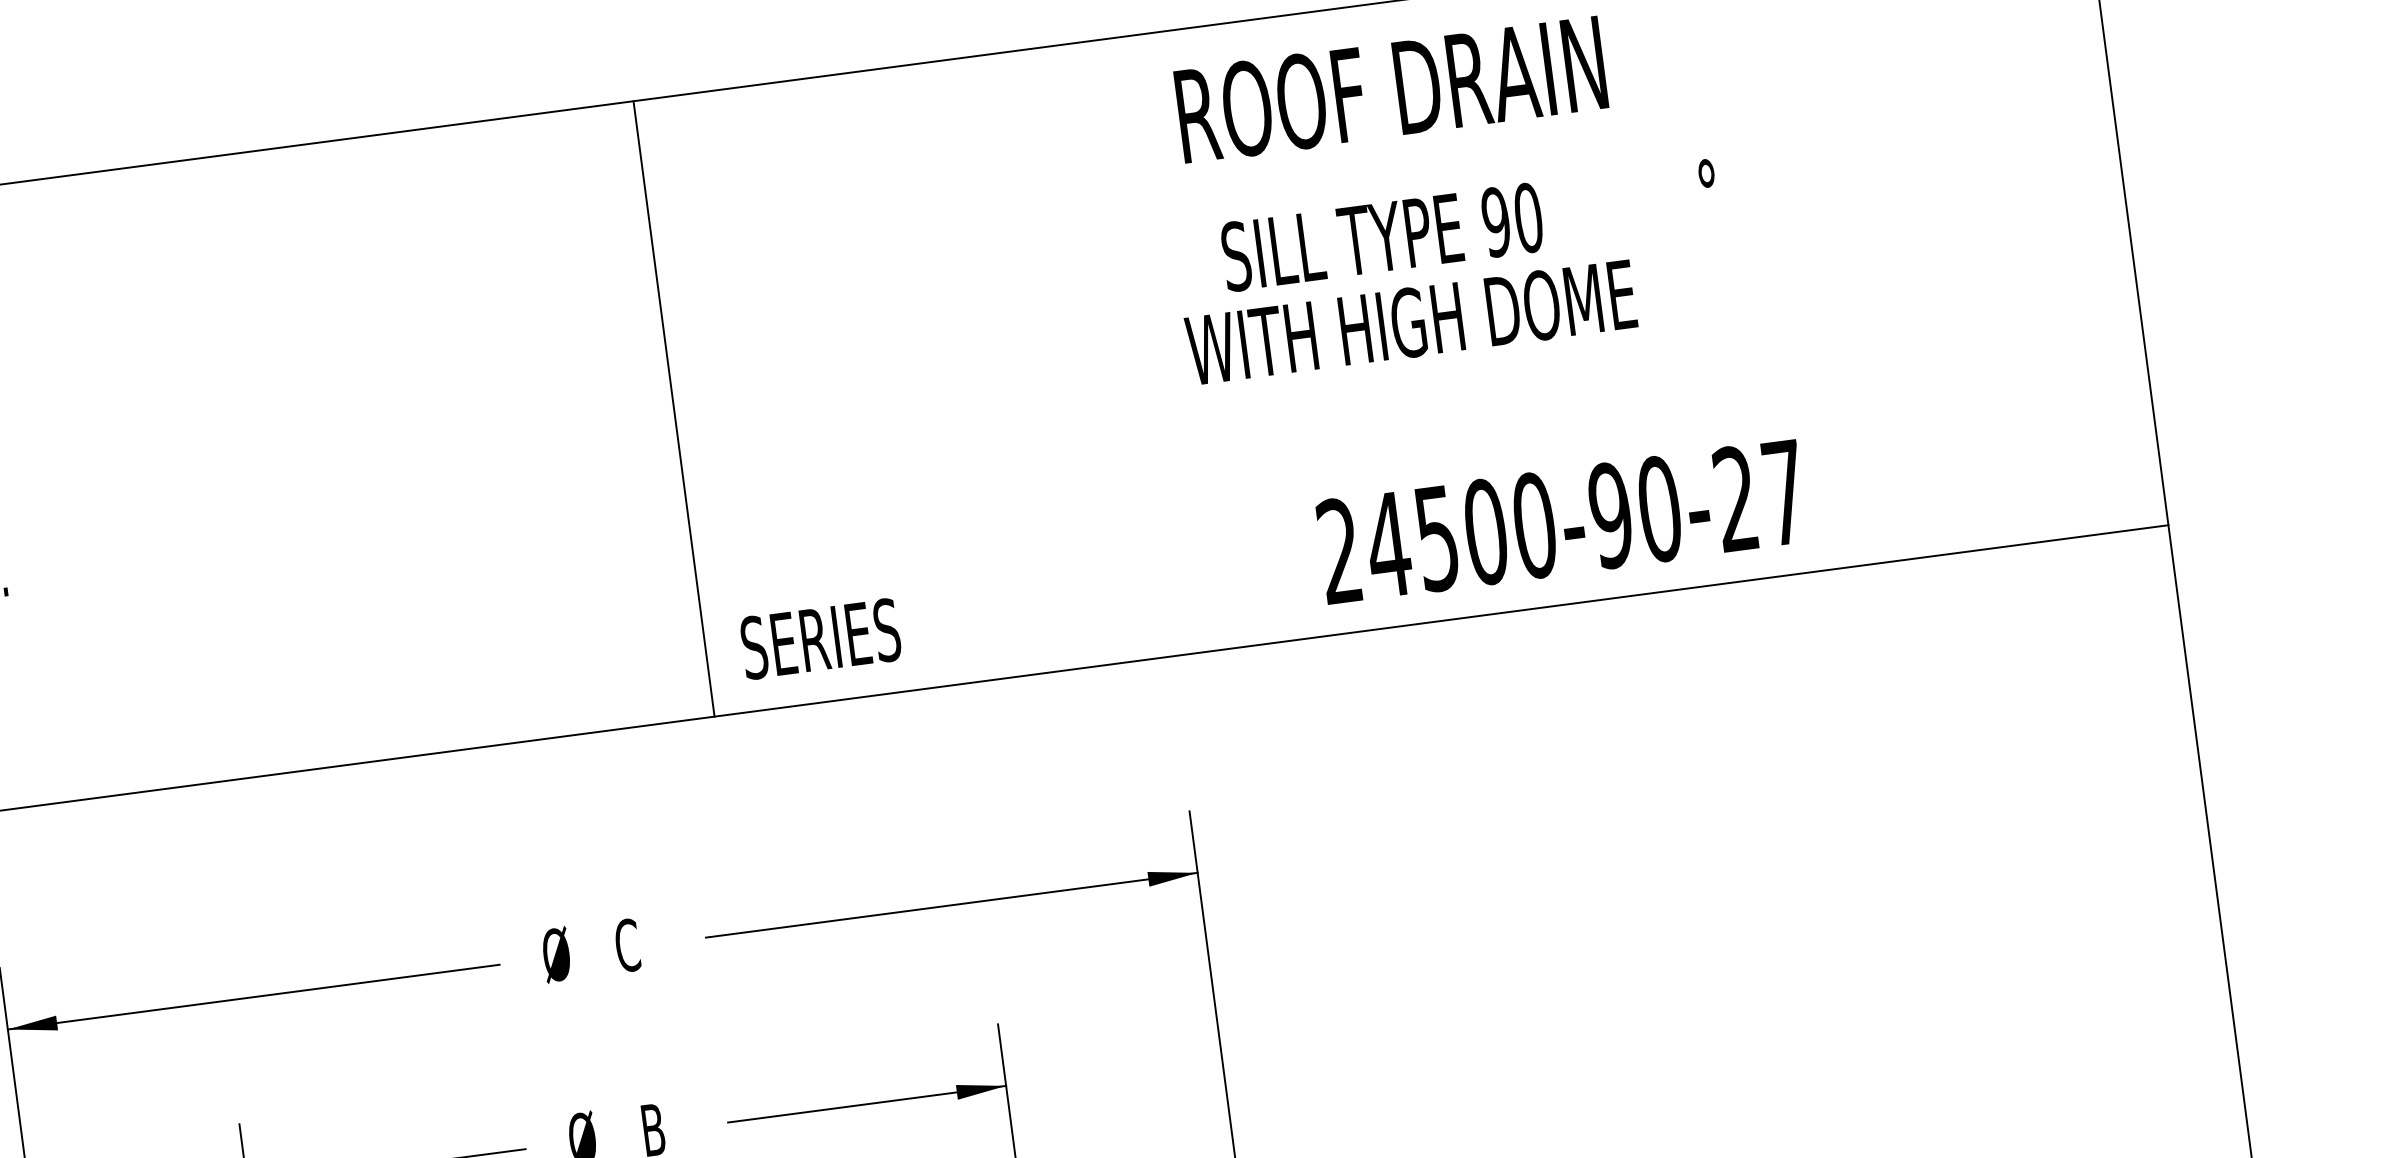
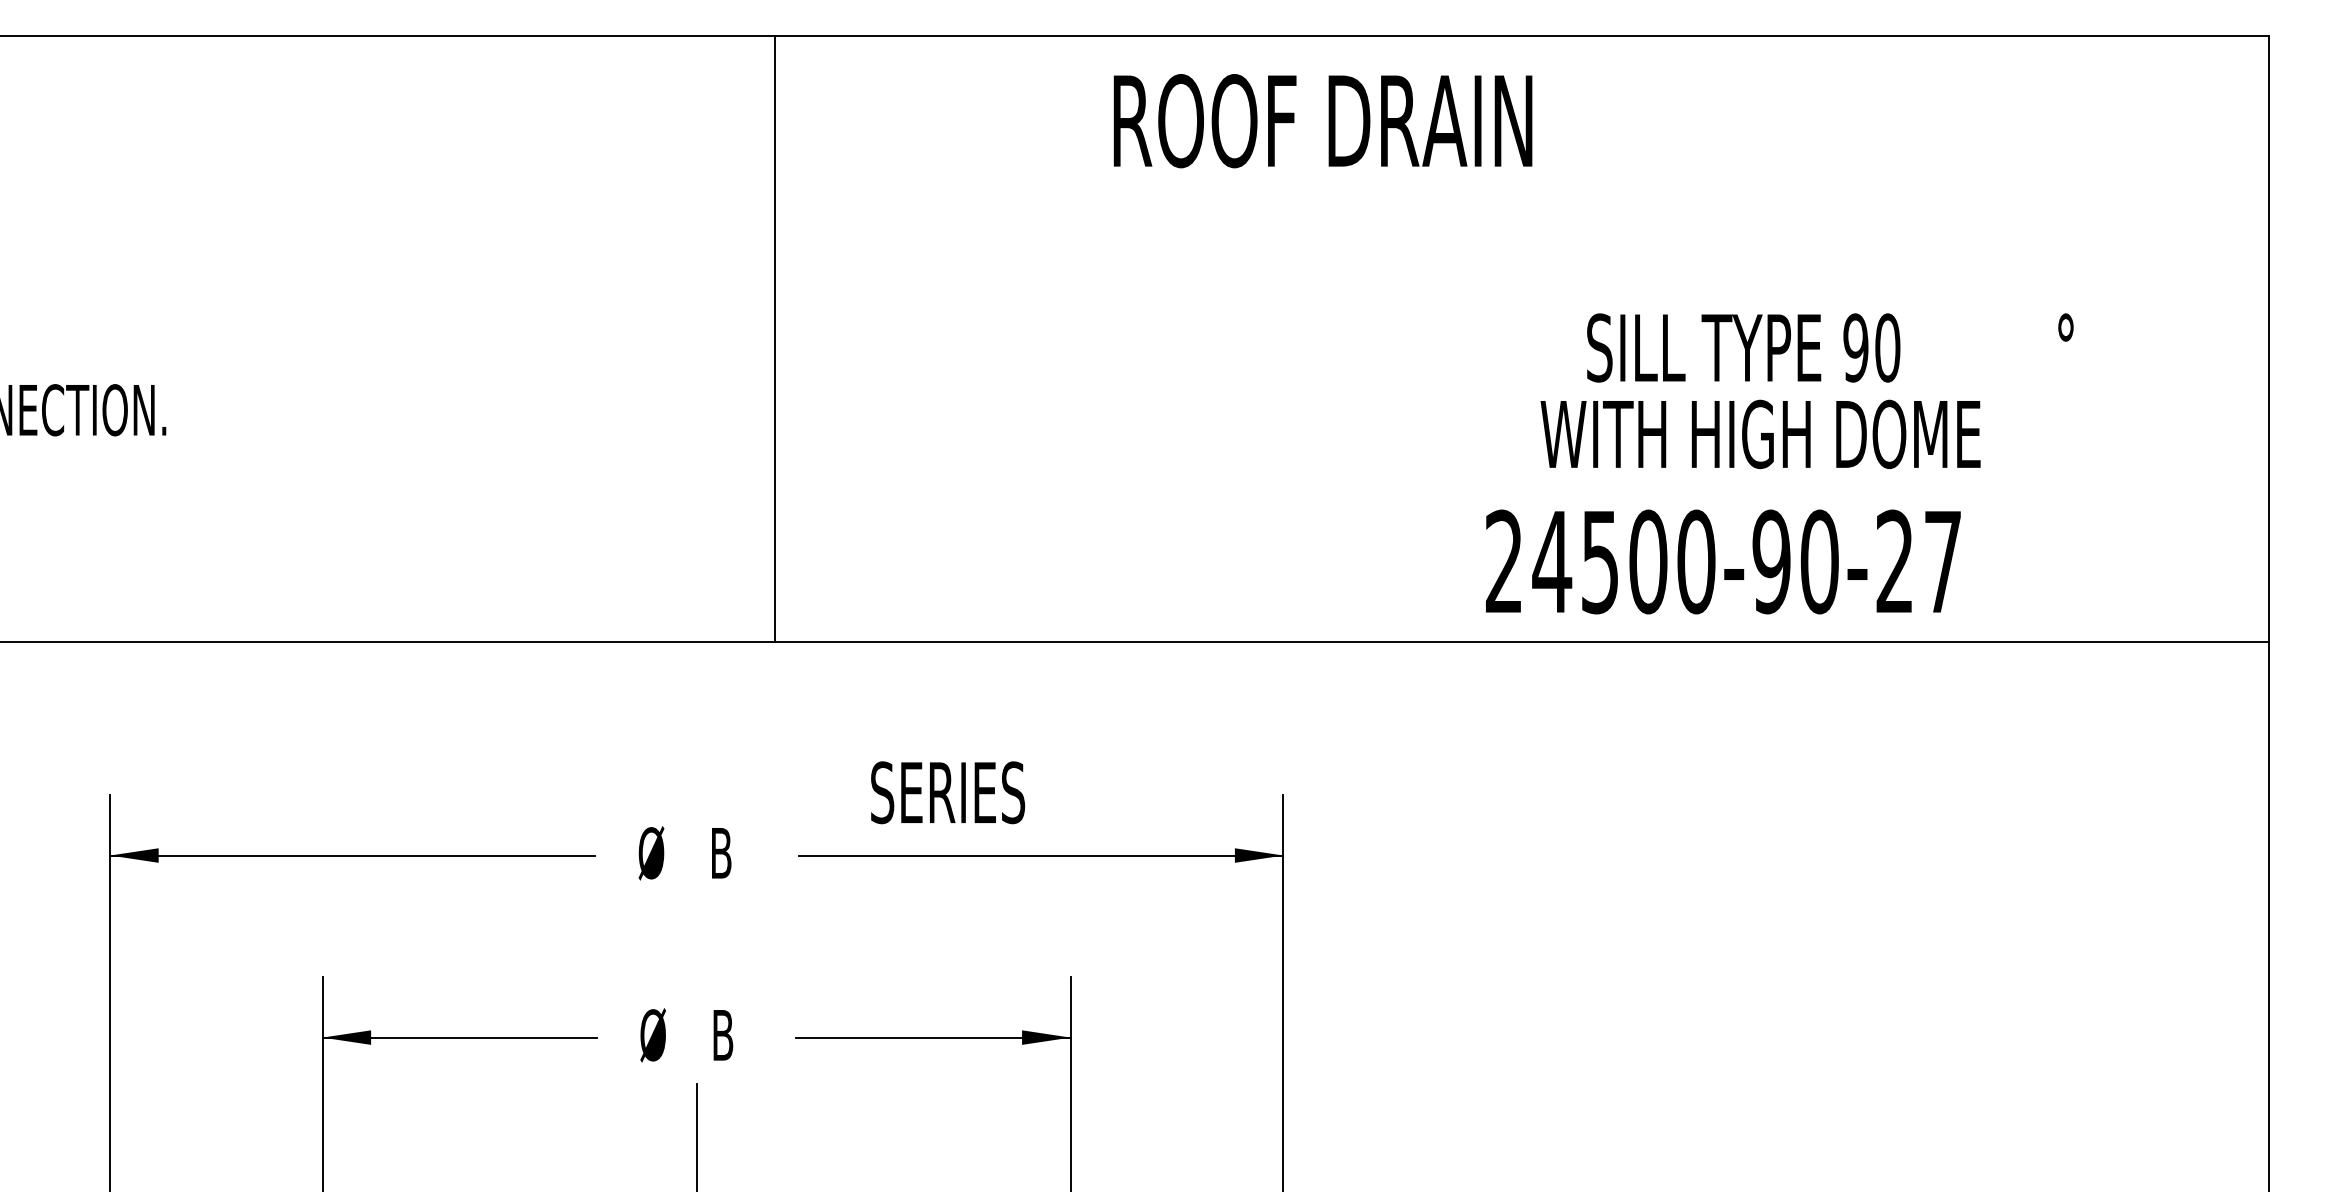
text: (1390, 90) -> (1322, 121), moved
text: (1451, 272) -> (1806, 391), moved
line: (674, 408) -> (775, 338), moved
text: (1562, 521) -> (1723, 561), moved
text: (821, 638) -> (948, 792), moved
text: (627, 945) -> (721, 853), C -> B

